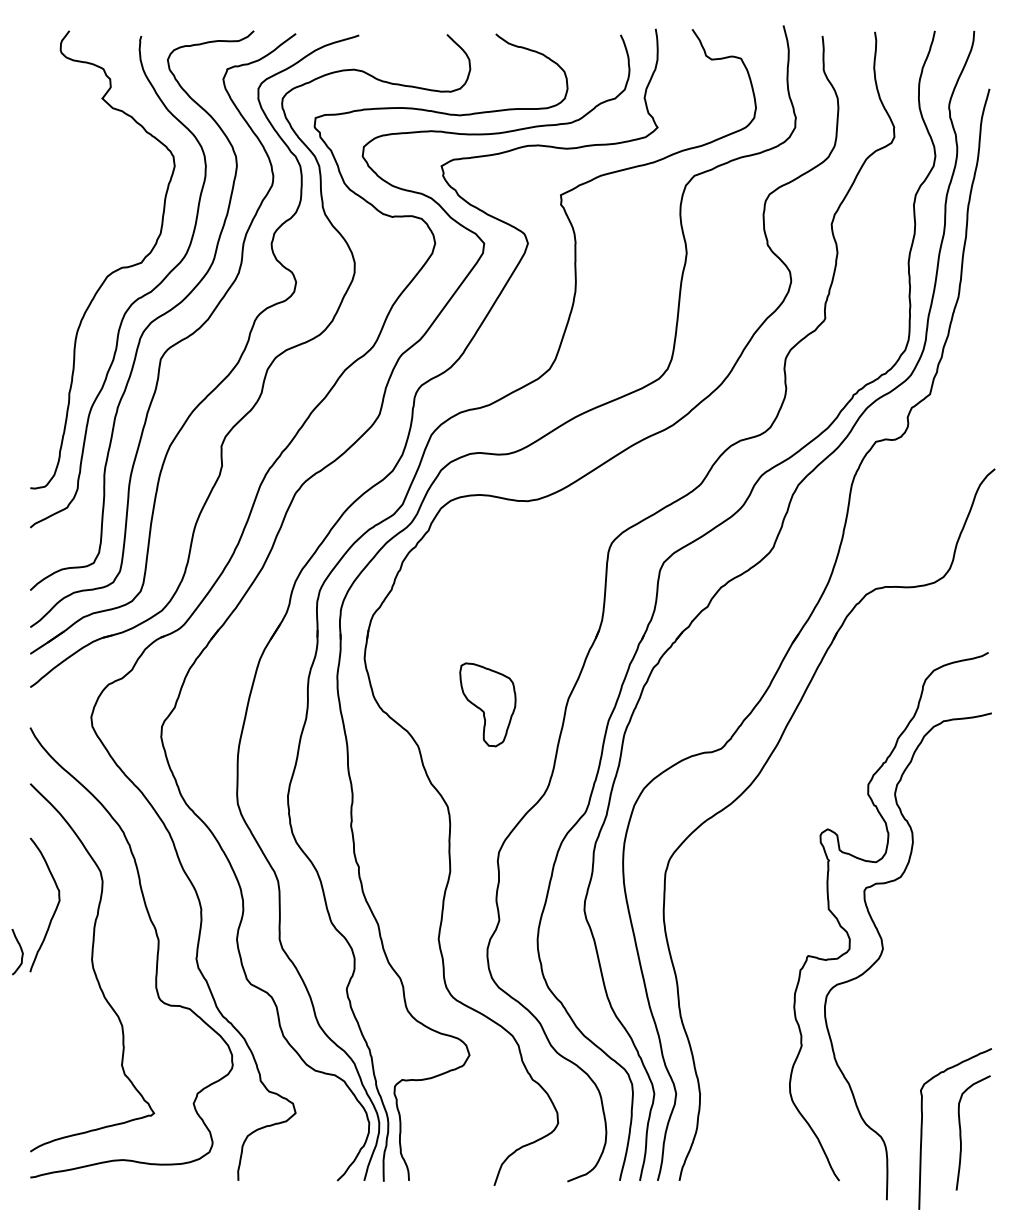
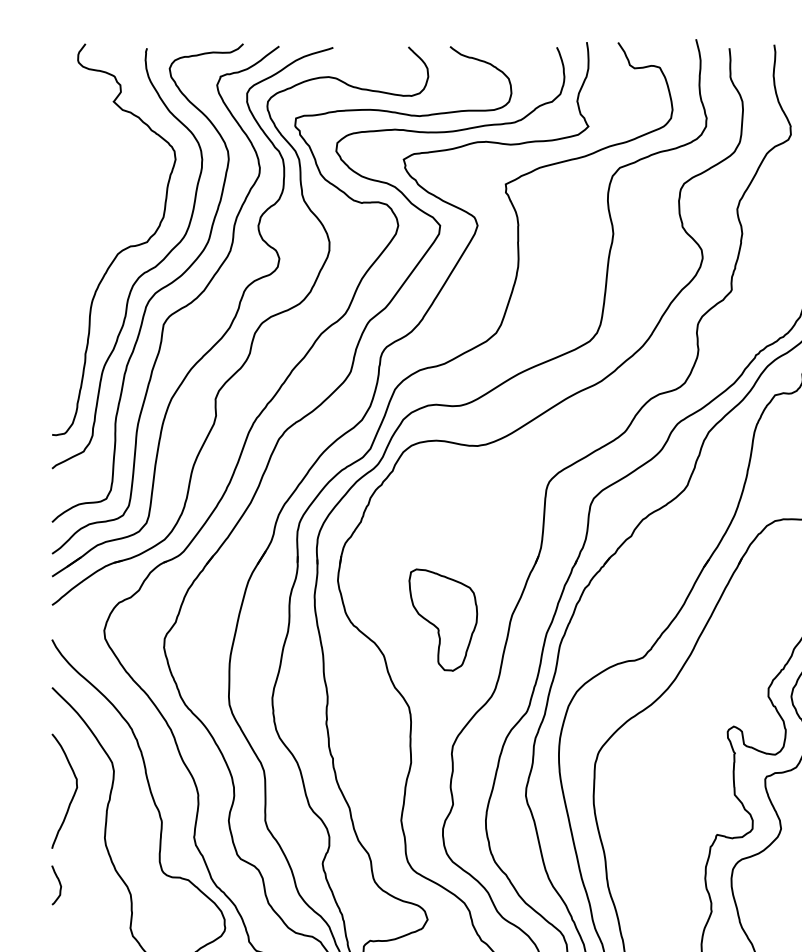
part: (487, 704) -> (443, 619), size x1.43
curve: (21, 952) -> (59, 885), moved

